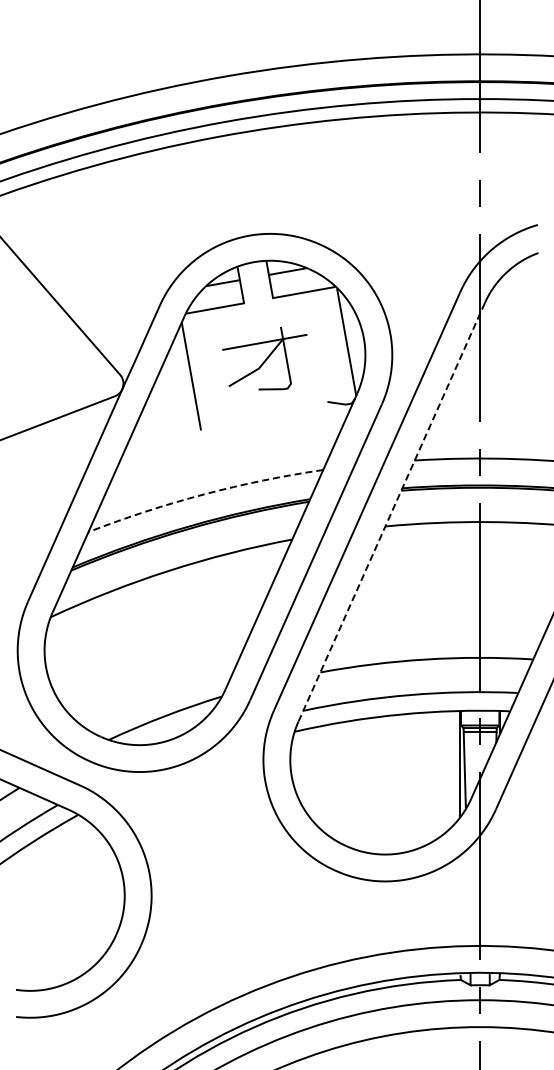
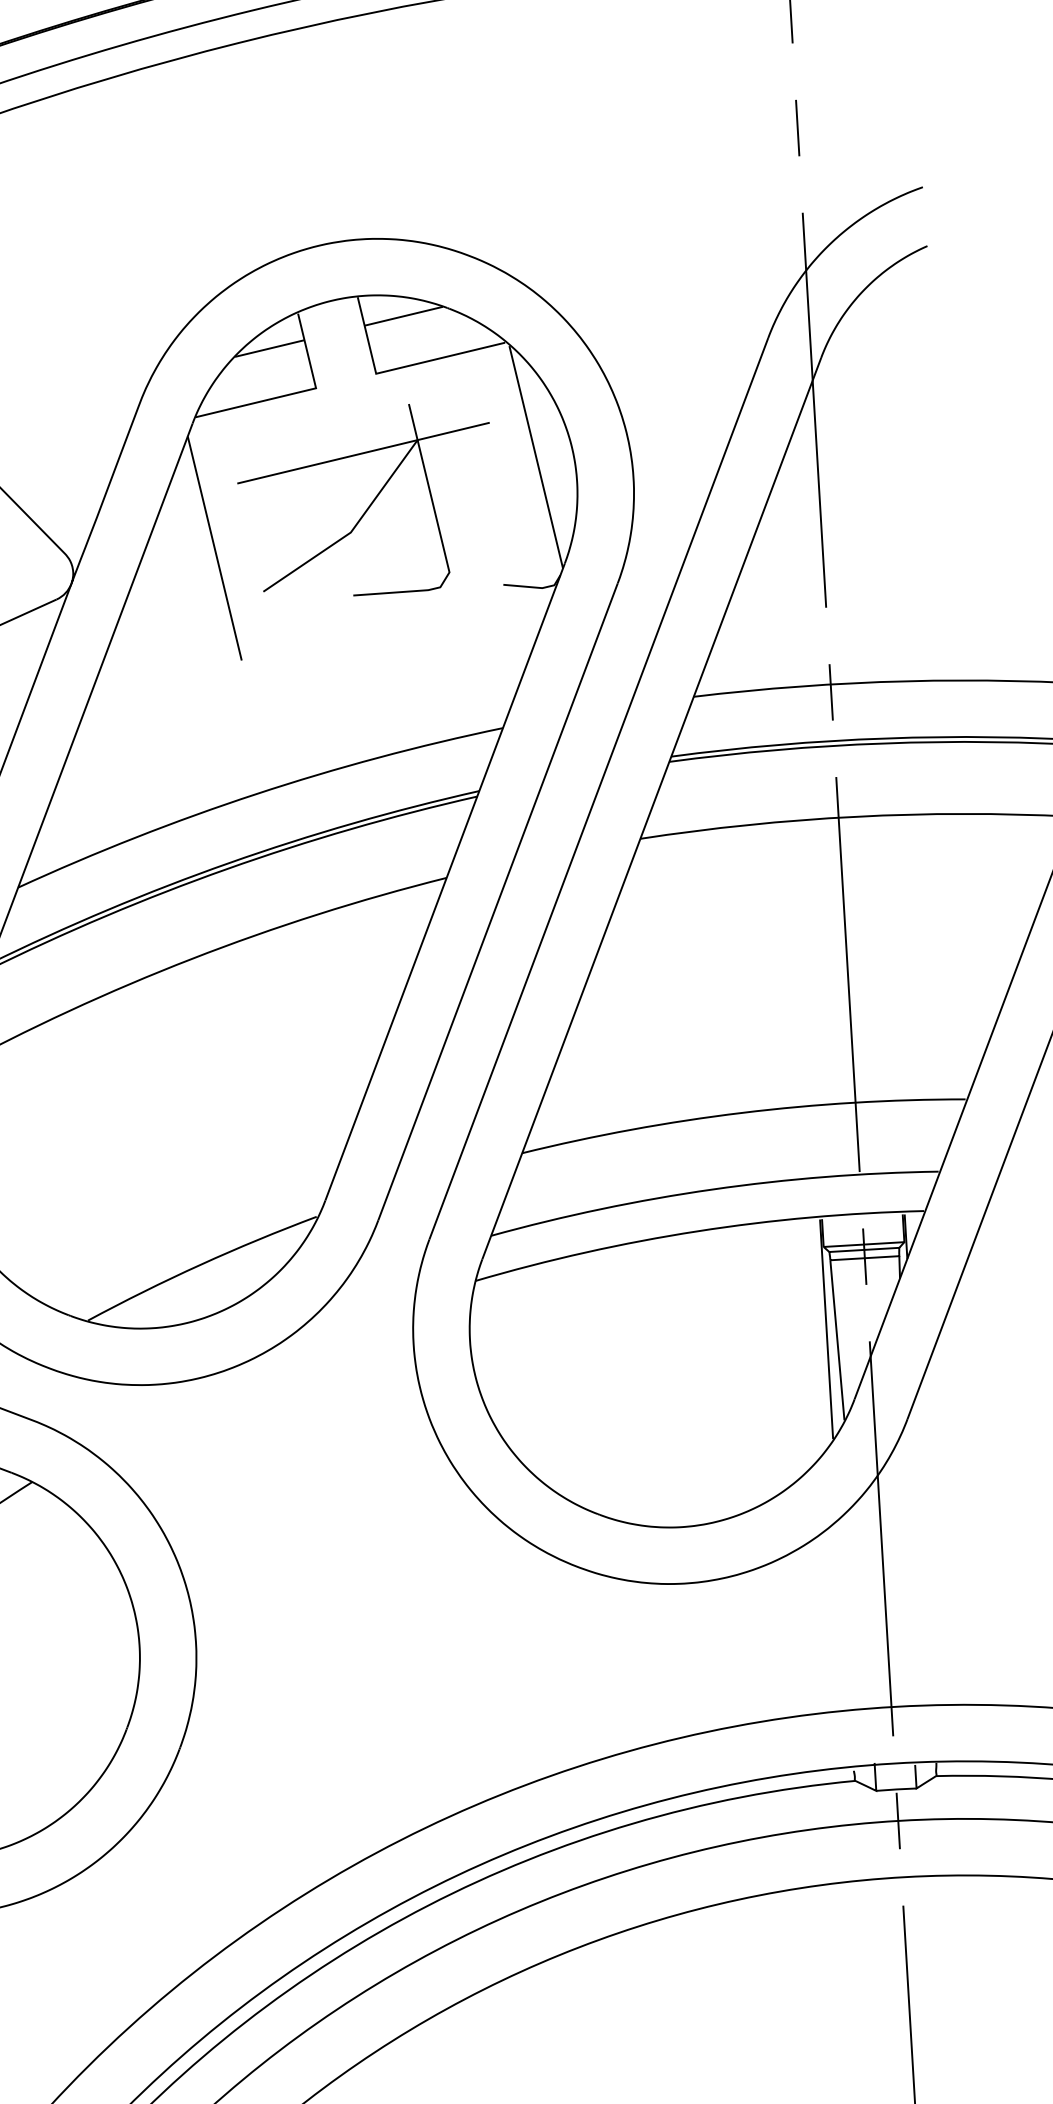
part: (264, 358) -> (365, 501), size x1.43
arc: (204, 494) -> (256, 794), dashed -> solid
line: (391, 512) -> (651, 808), dashed -> solid

